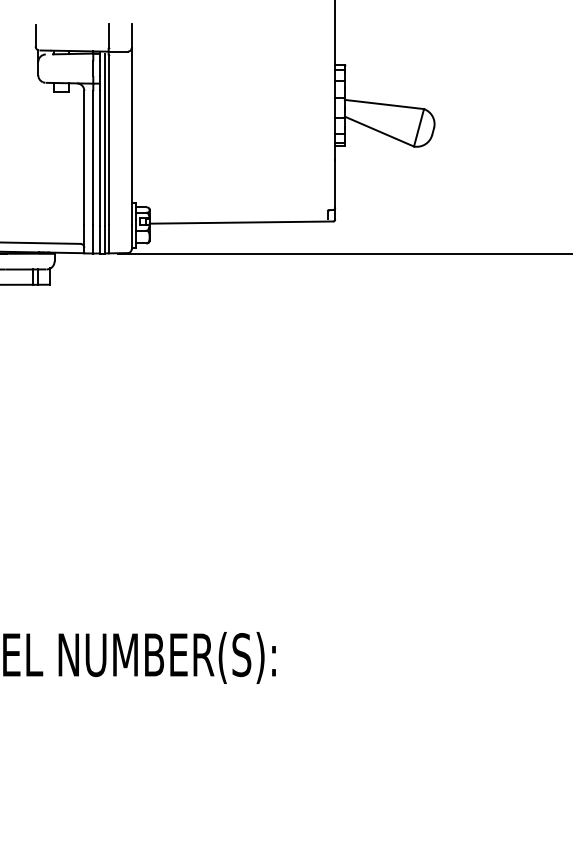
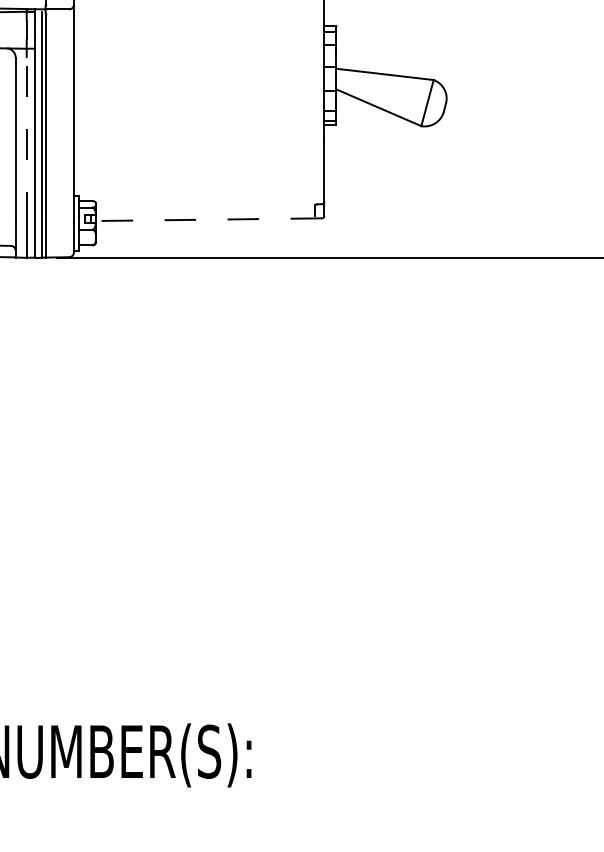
line: (93, 157) -> (26, 139), solid -> dashed
line: (241, 222) -> (209, 219), solid -> dashed

